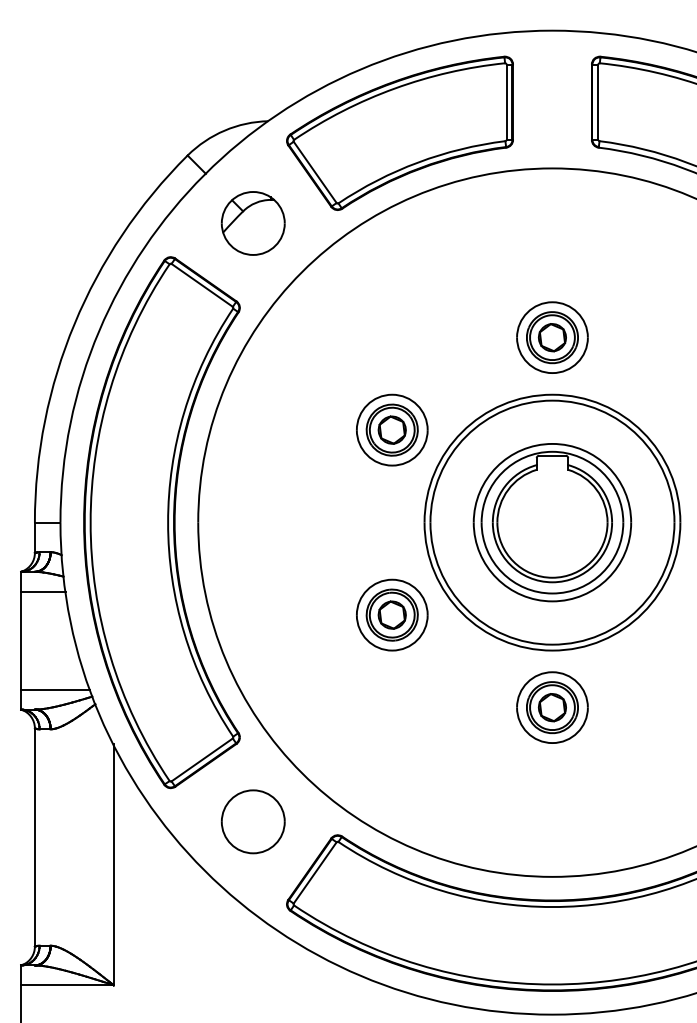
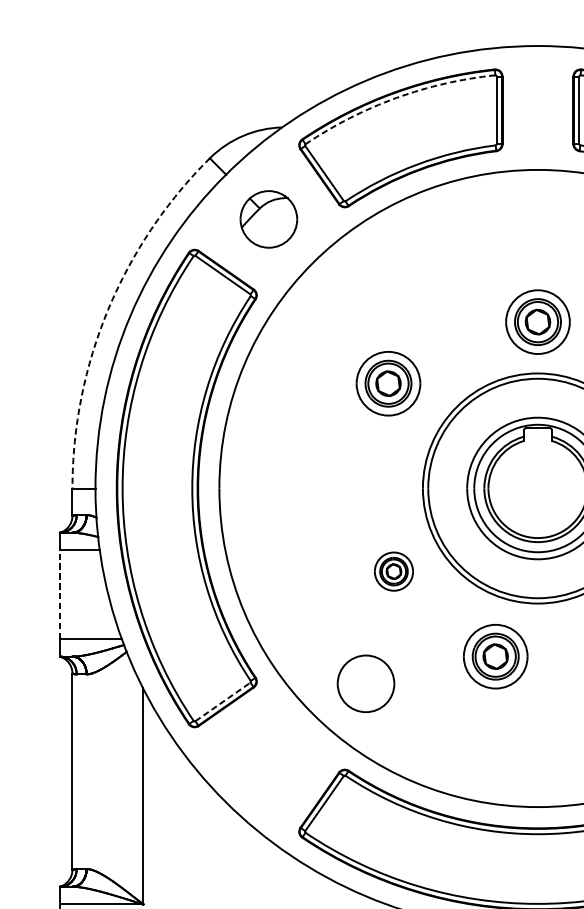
arc: (394, 88) -> (395, 98), solid -> dashed
arc: (74, 323) -> (108, 309), solid -> dashed
part: (392, 429) -> (388, 383), moved
part: (392, 614) -> (394, 571), size x0.6
line: (21, 640) -> (60, 594), solid -> dashed
part: (552, 707) -> (495, 656), moved
line: (202, 759) -> (223, 701), solid -> dashed
part: (252, 821) -> (365, 683), moved

